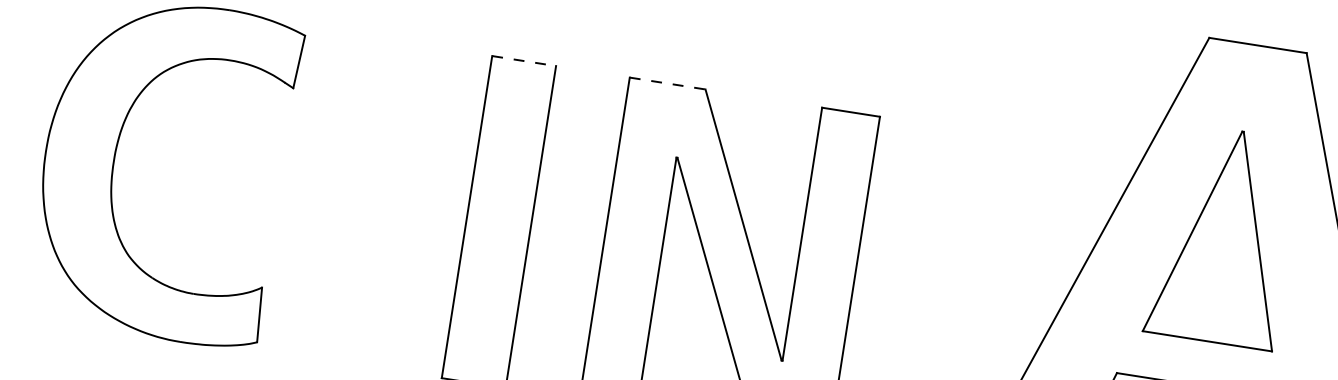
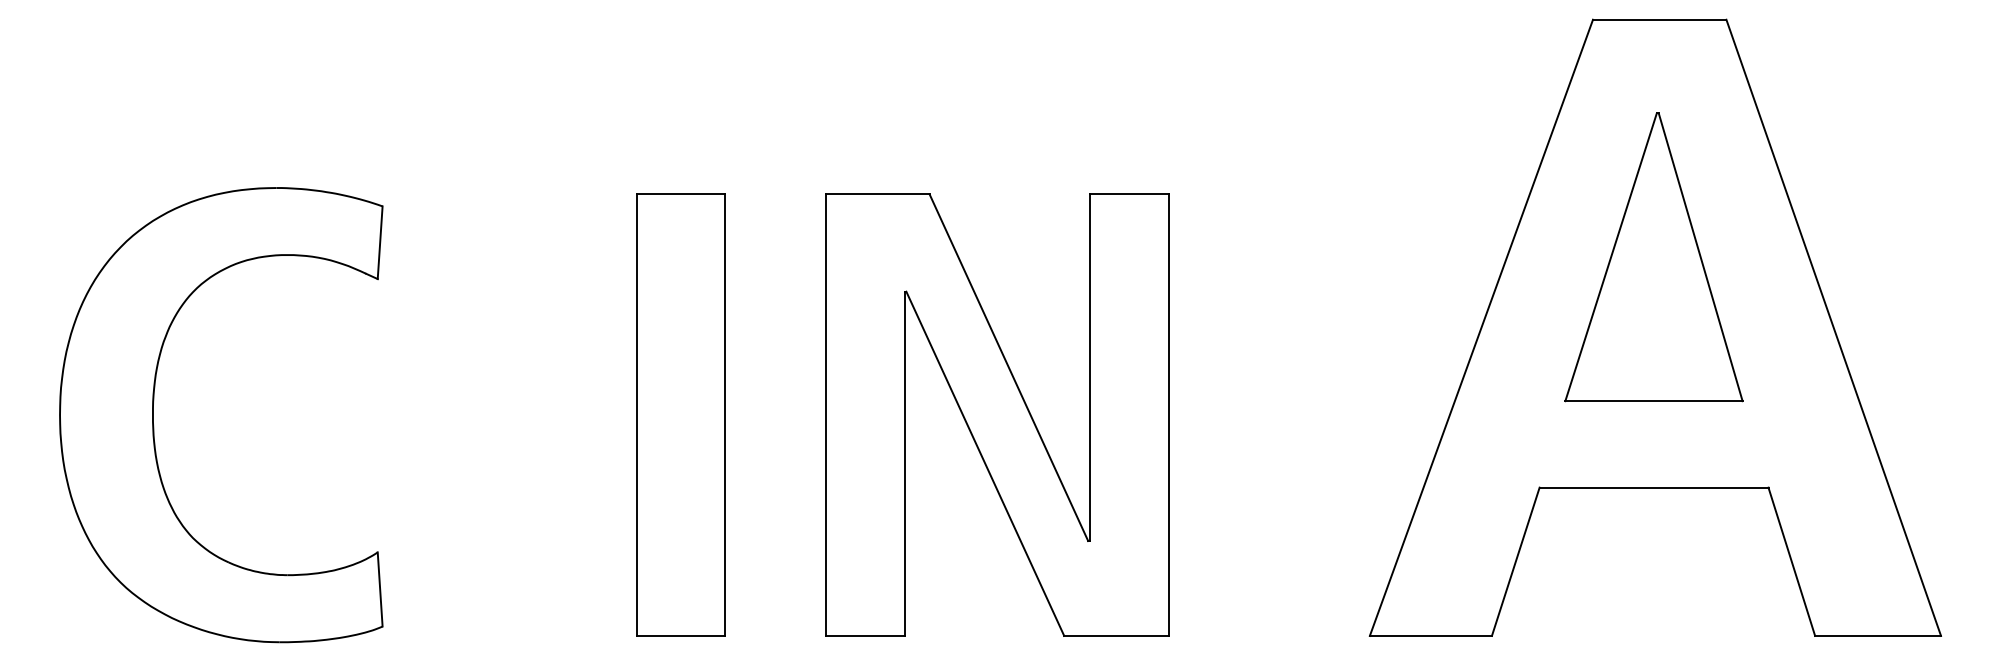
line: (523, 61) -> (680, 194), dashed -> solid
line: (667, 83) -> (877, 194), dashed -> solid
part: (1223, 236) -> (1653, 257), moved

